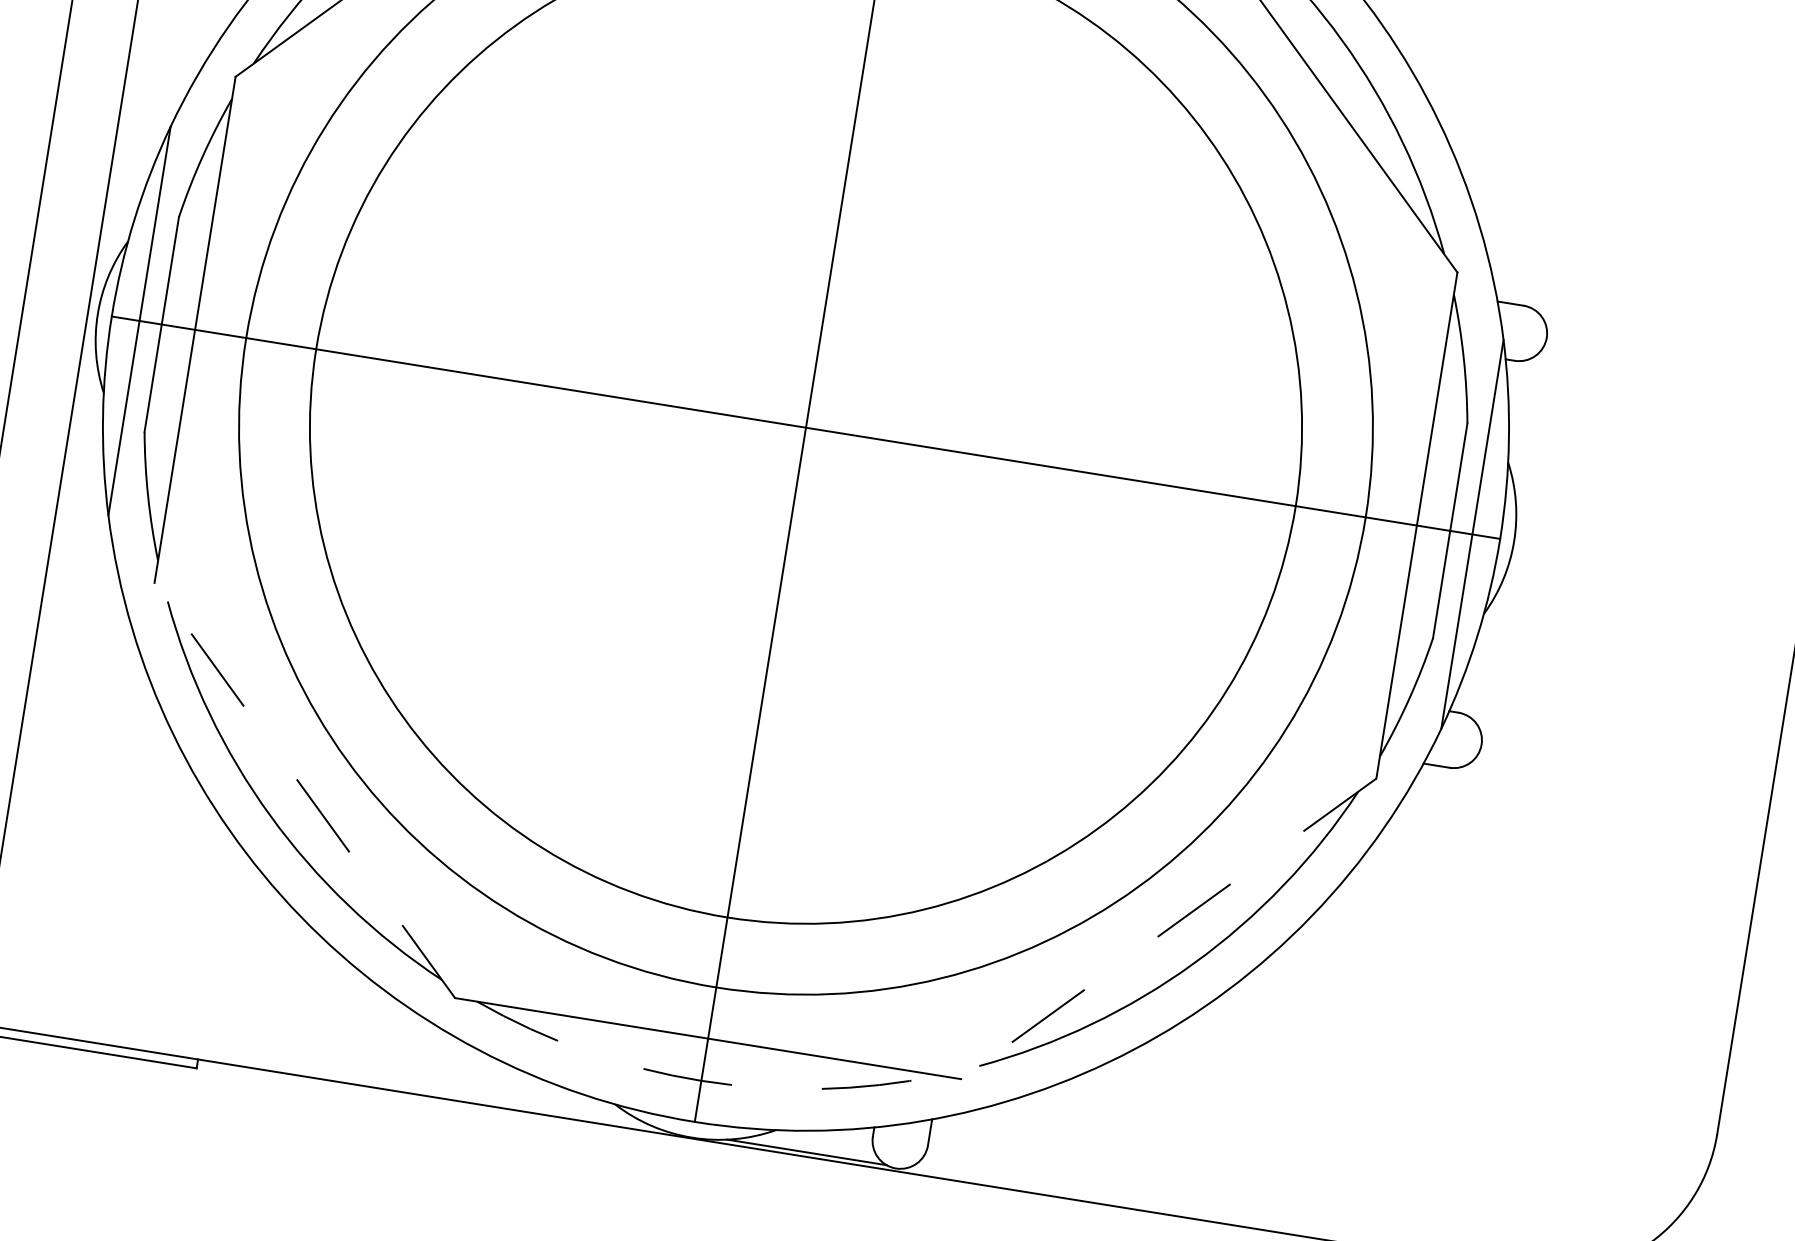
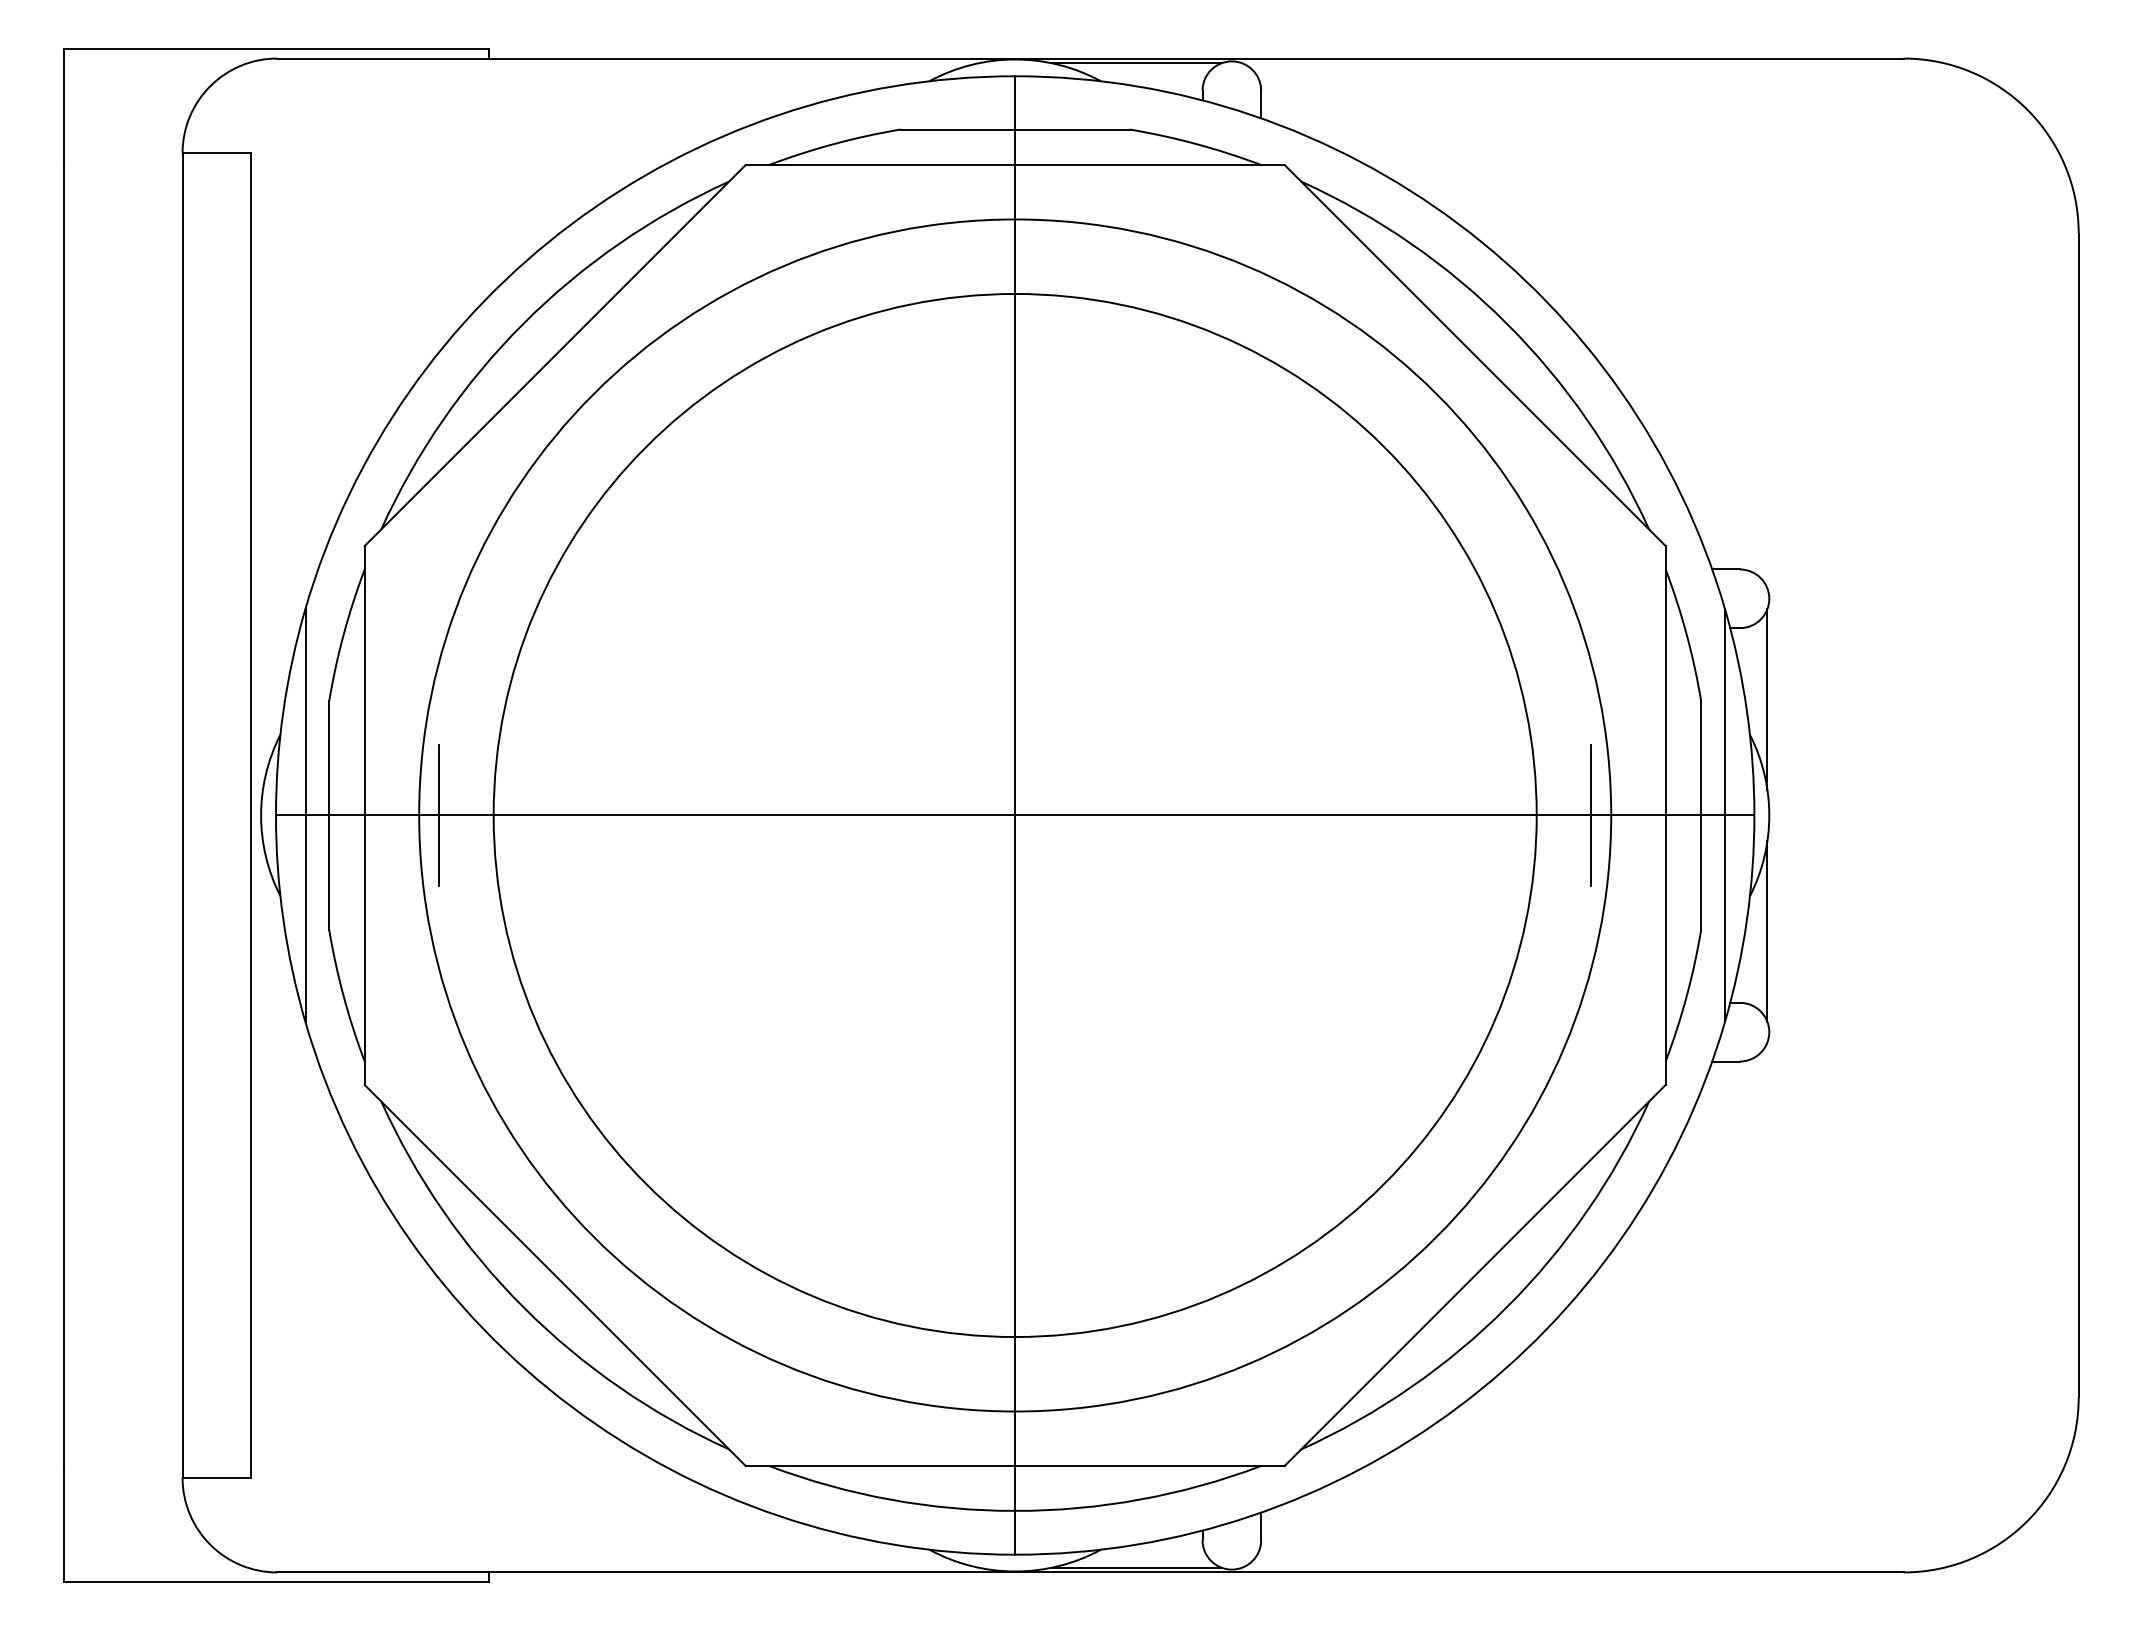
line: (264, 340) -> (438, 815), added
line: (1529, 431) -> (1767, 699), added
line: (1347, 514) -> (1591, 815), added
line: (1495, 649) -> (1767, 931), added
line: (304, 790) -> (554, 1275), dashed -> solid
line: (1168, 928) -> (1474, 1275), dashed -> solid
arc: (701, 1080) -> (1015, 1510), dashed -> solid

